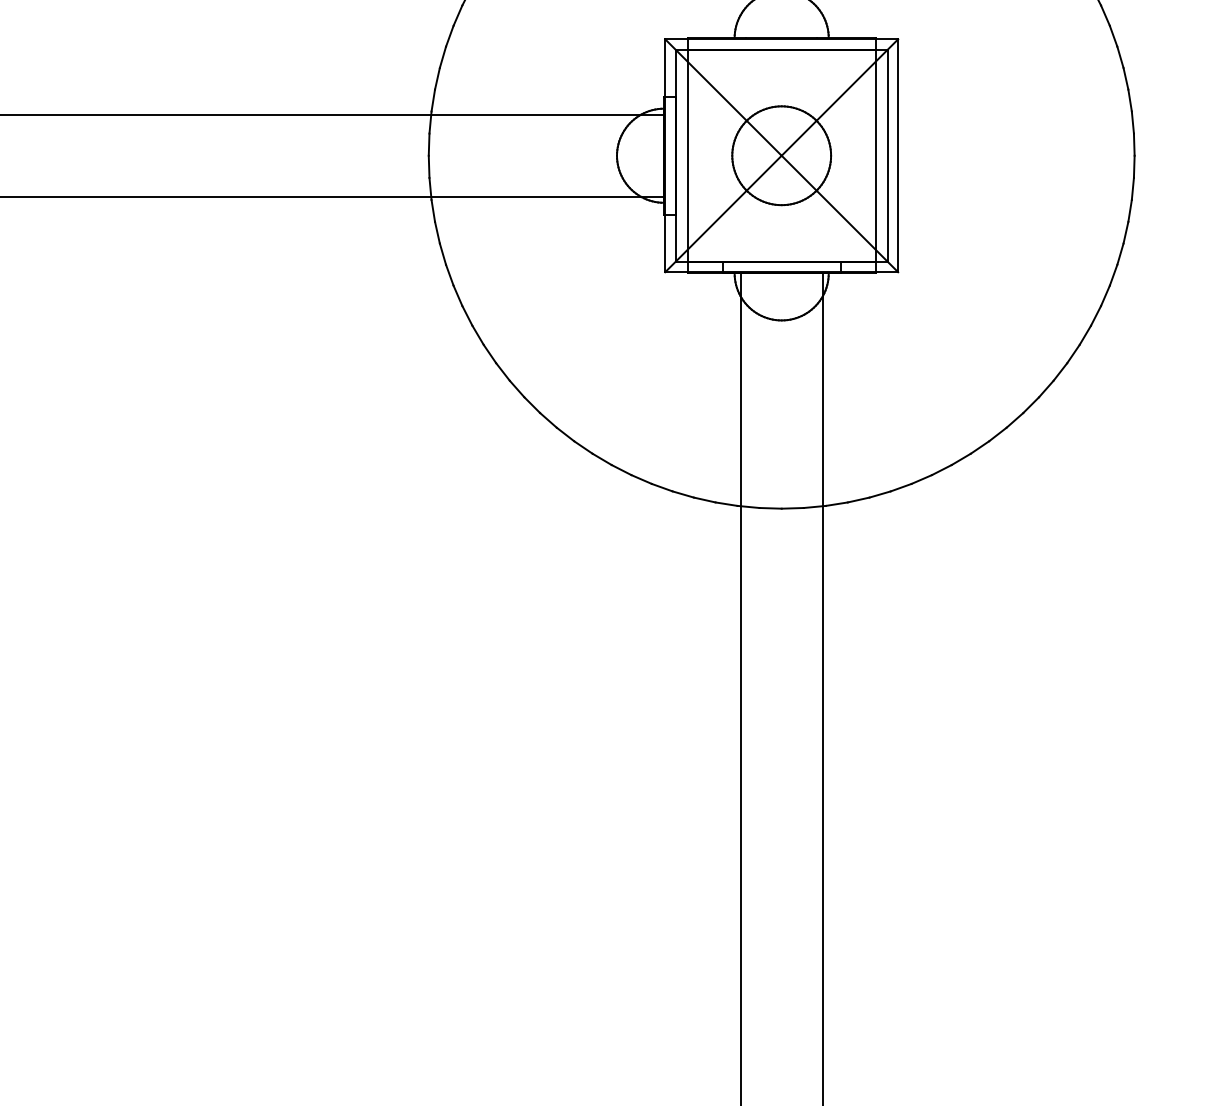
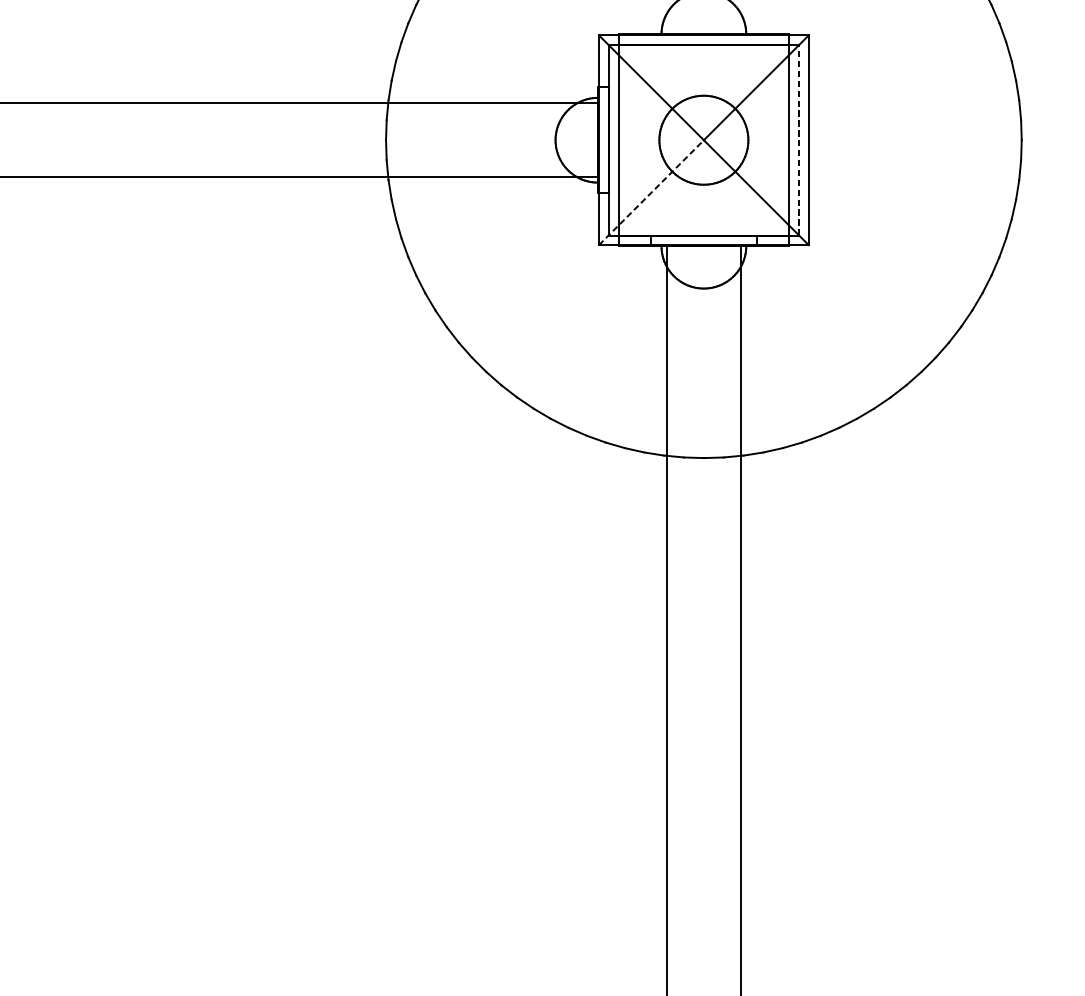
line: (887, 155) -> (799, 140), solid -> dashed
line: (723, 213) -> (651, 192), solid -> dashed

